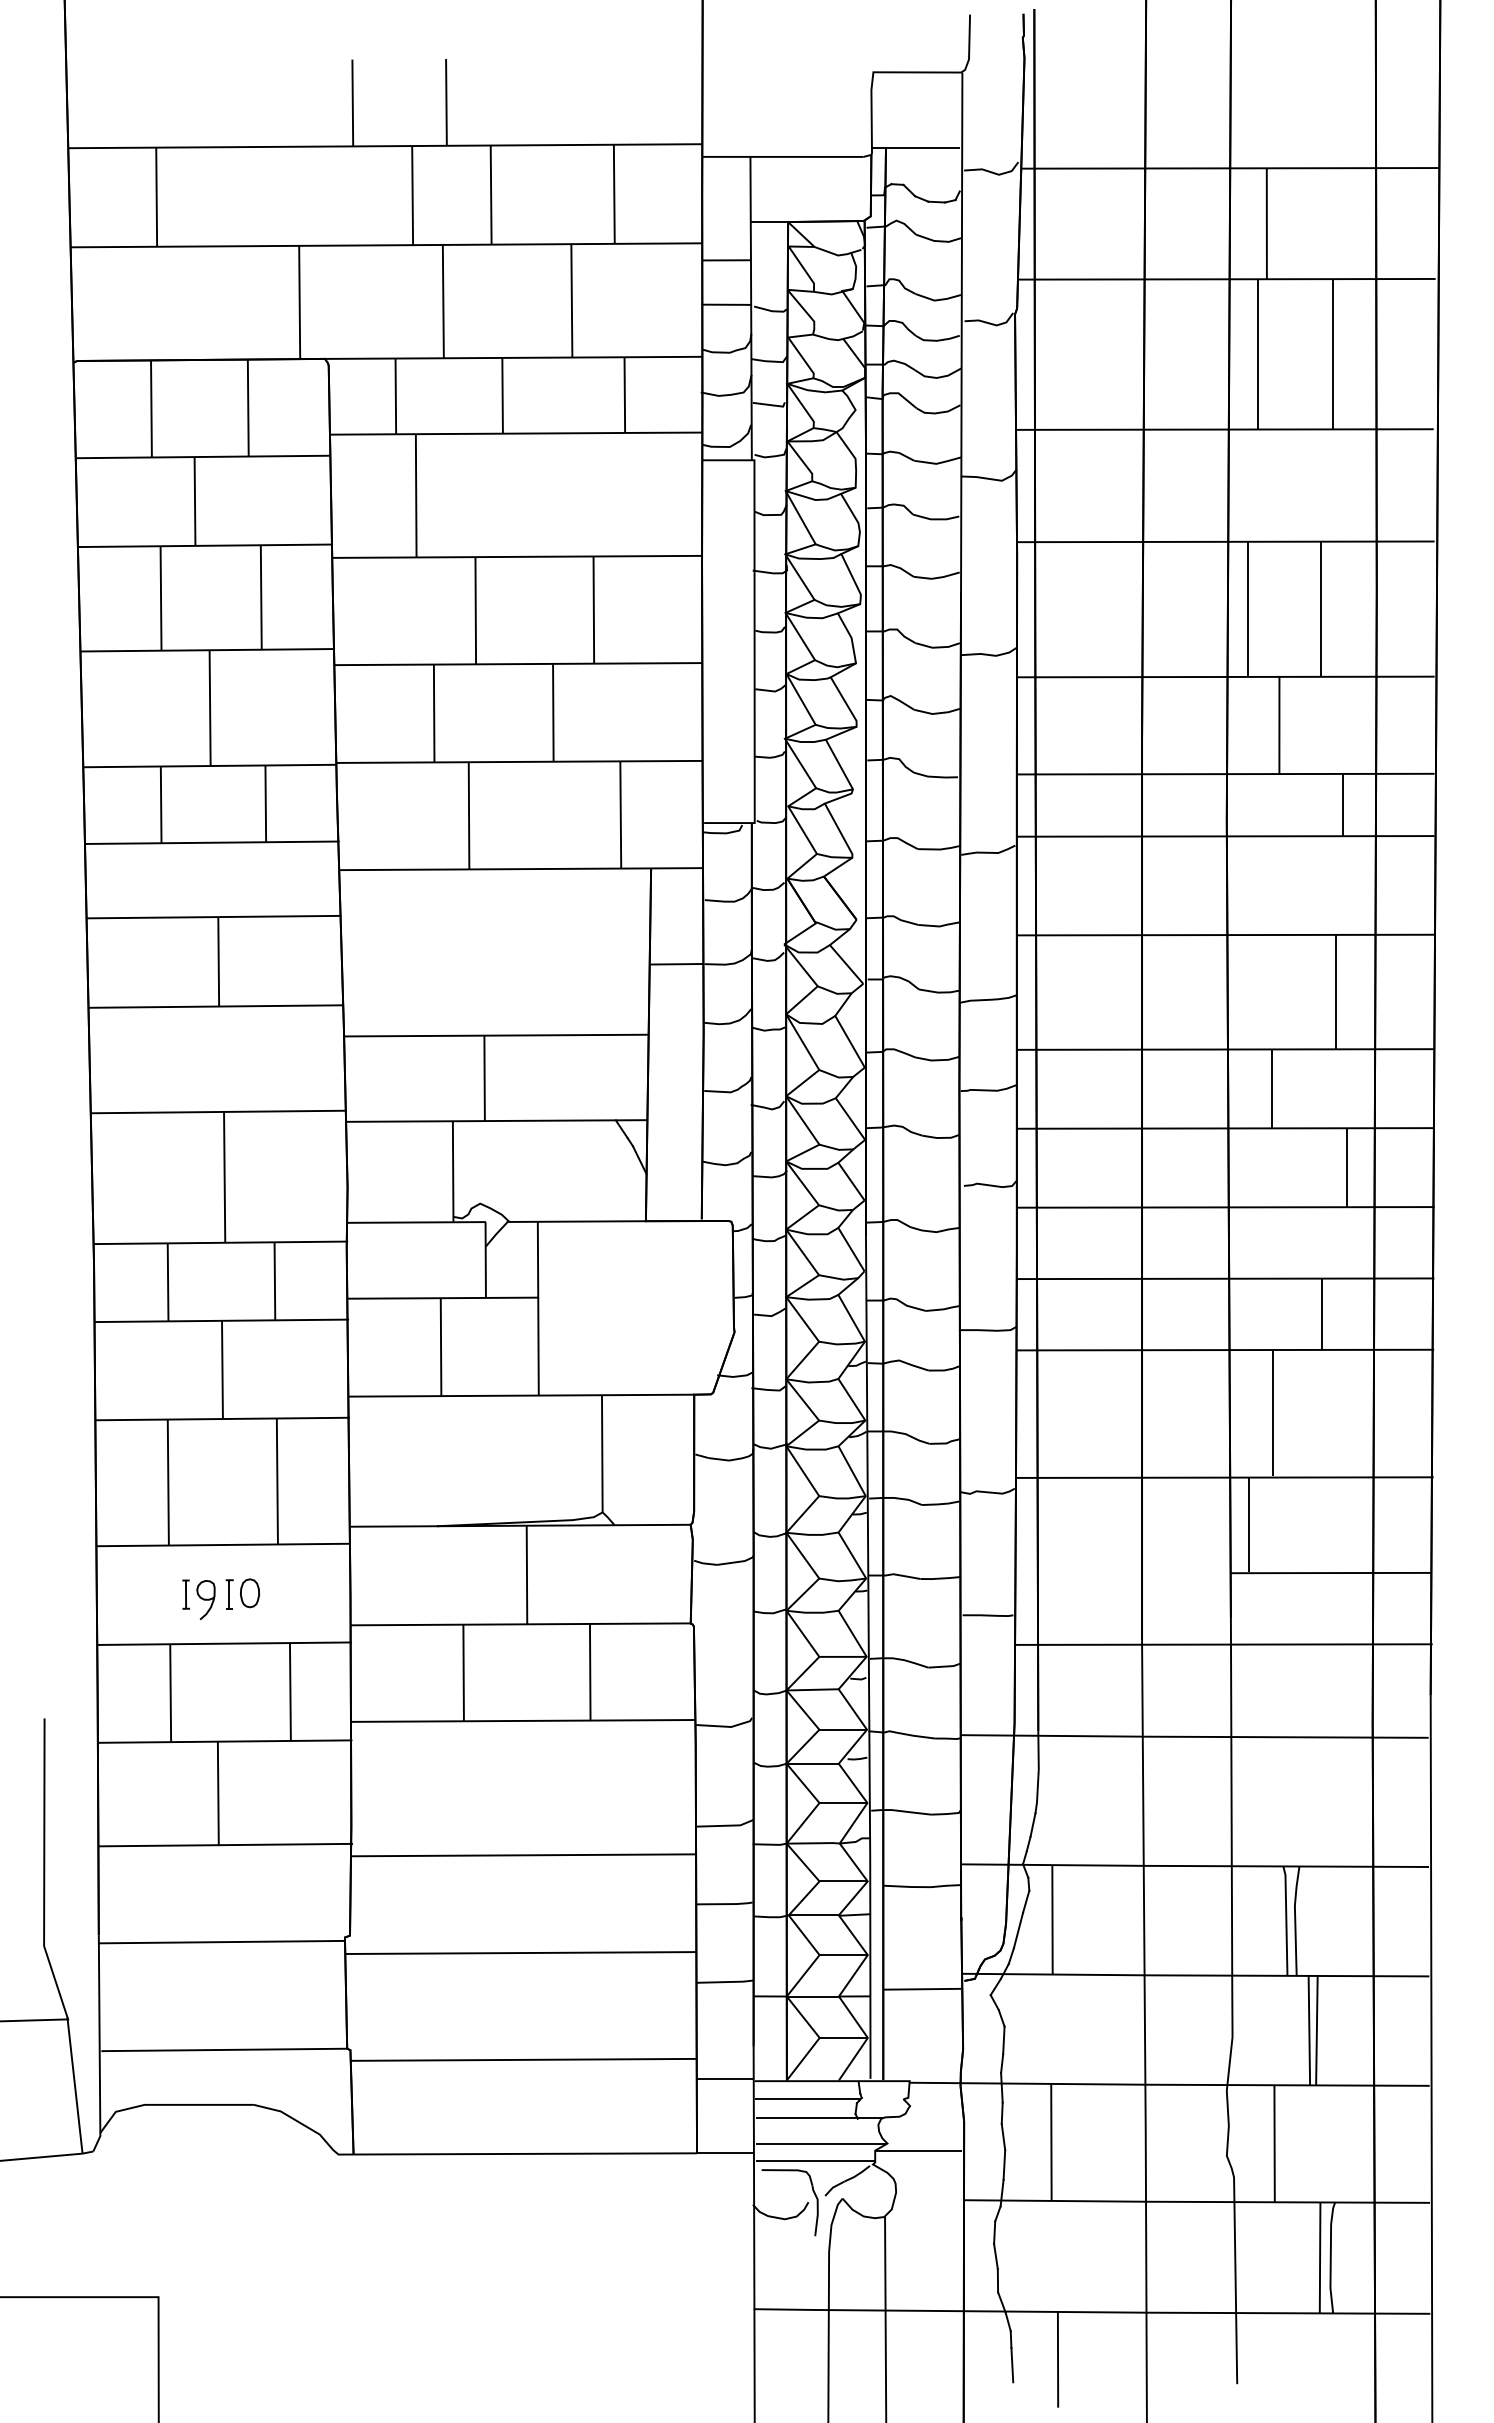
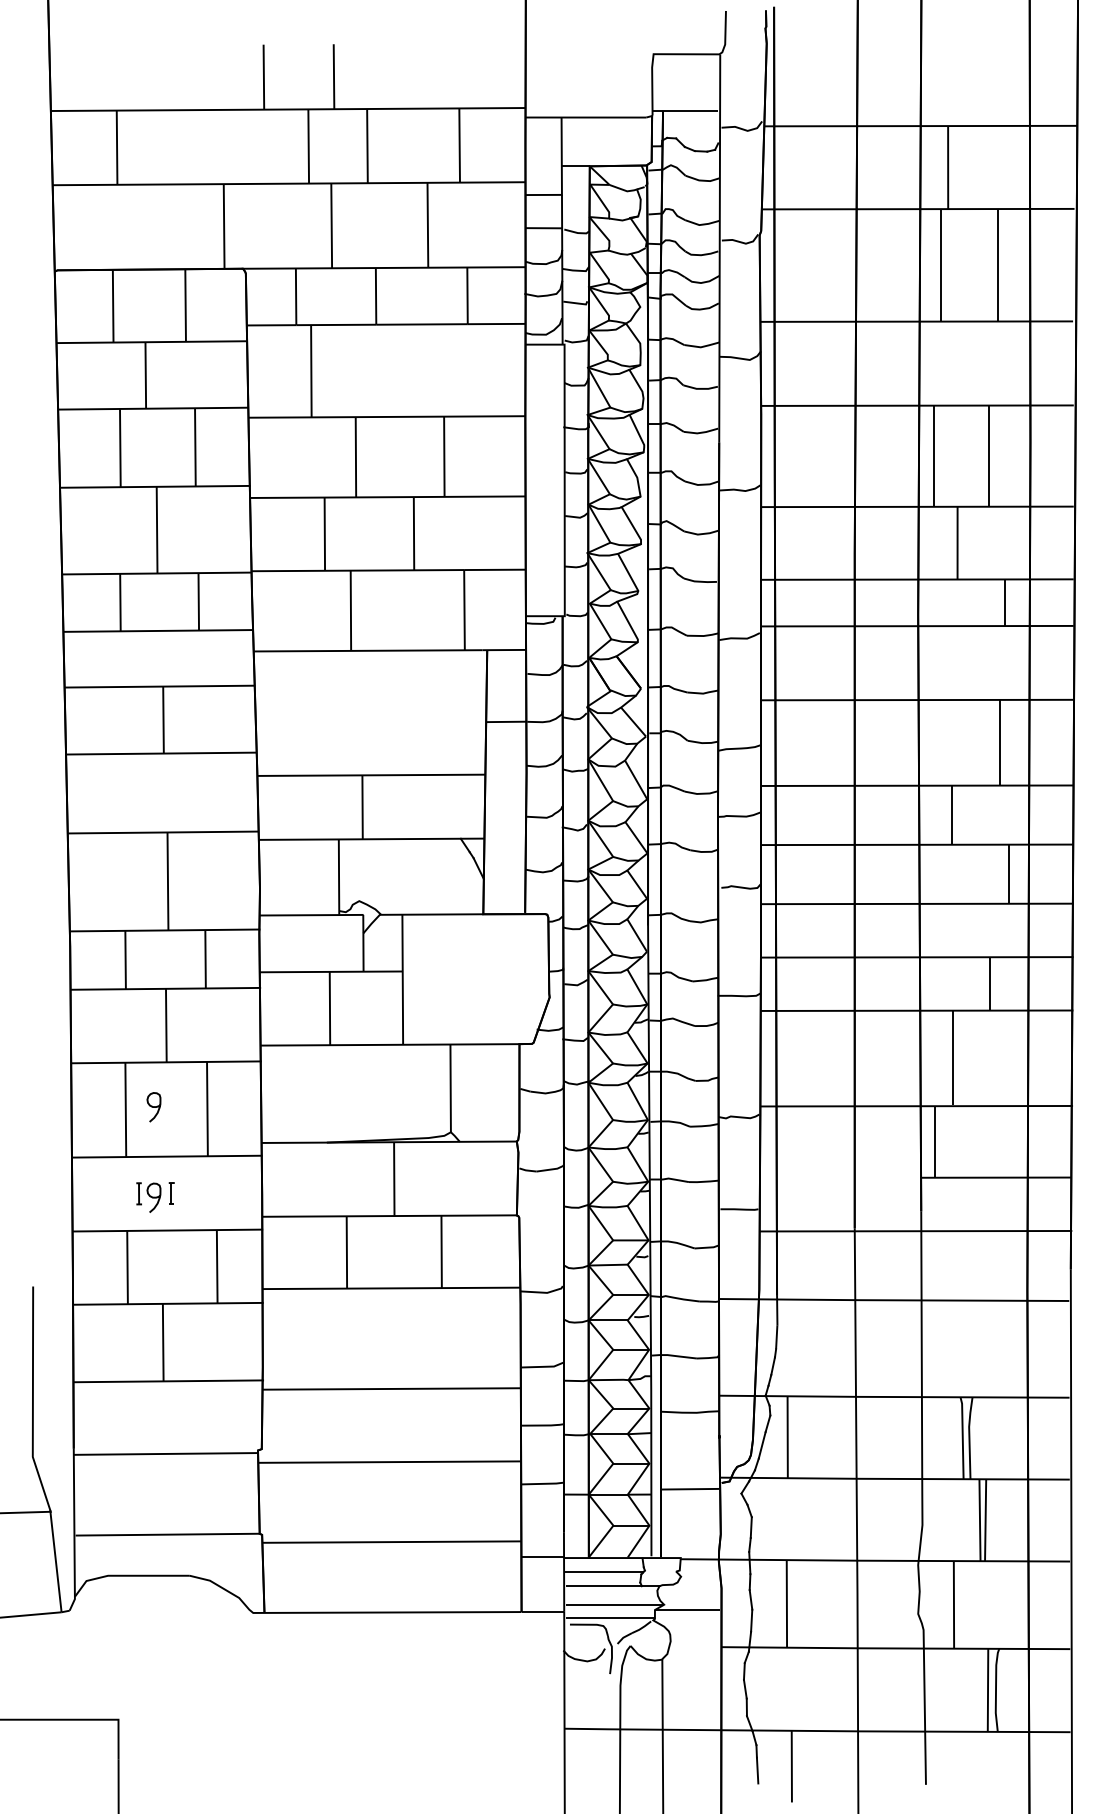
curve: (205, 1479) -> (153, 1107), added
part: (250, 1593) -> (187, 1192), removed

